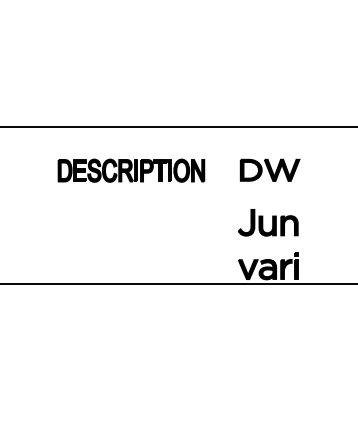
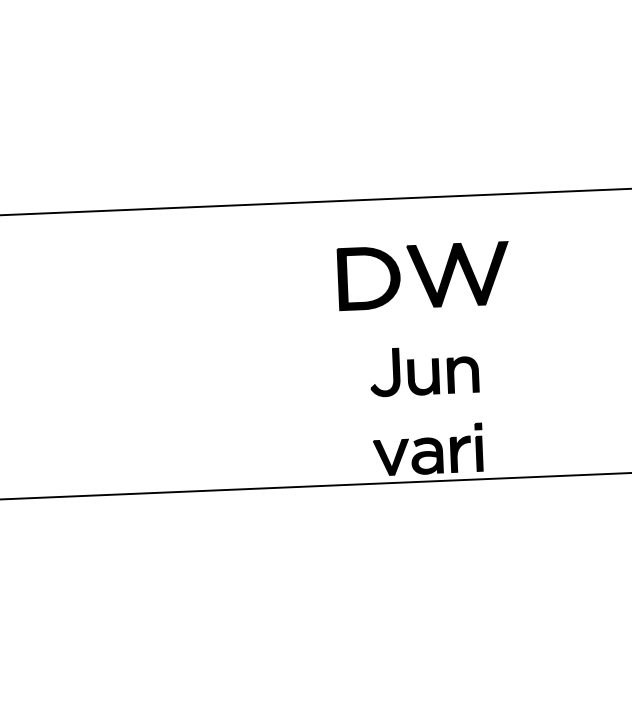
part: (269, 169) -> (422, 274), size x1.6
part: (131, 170) -> (172, 286), removed

